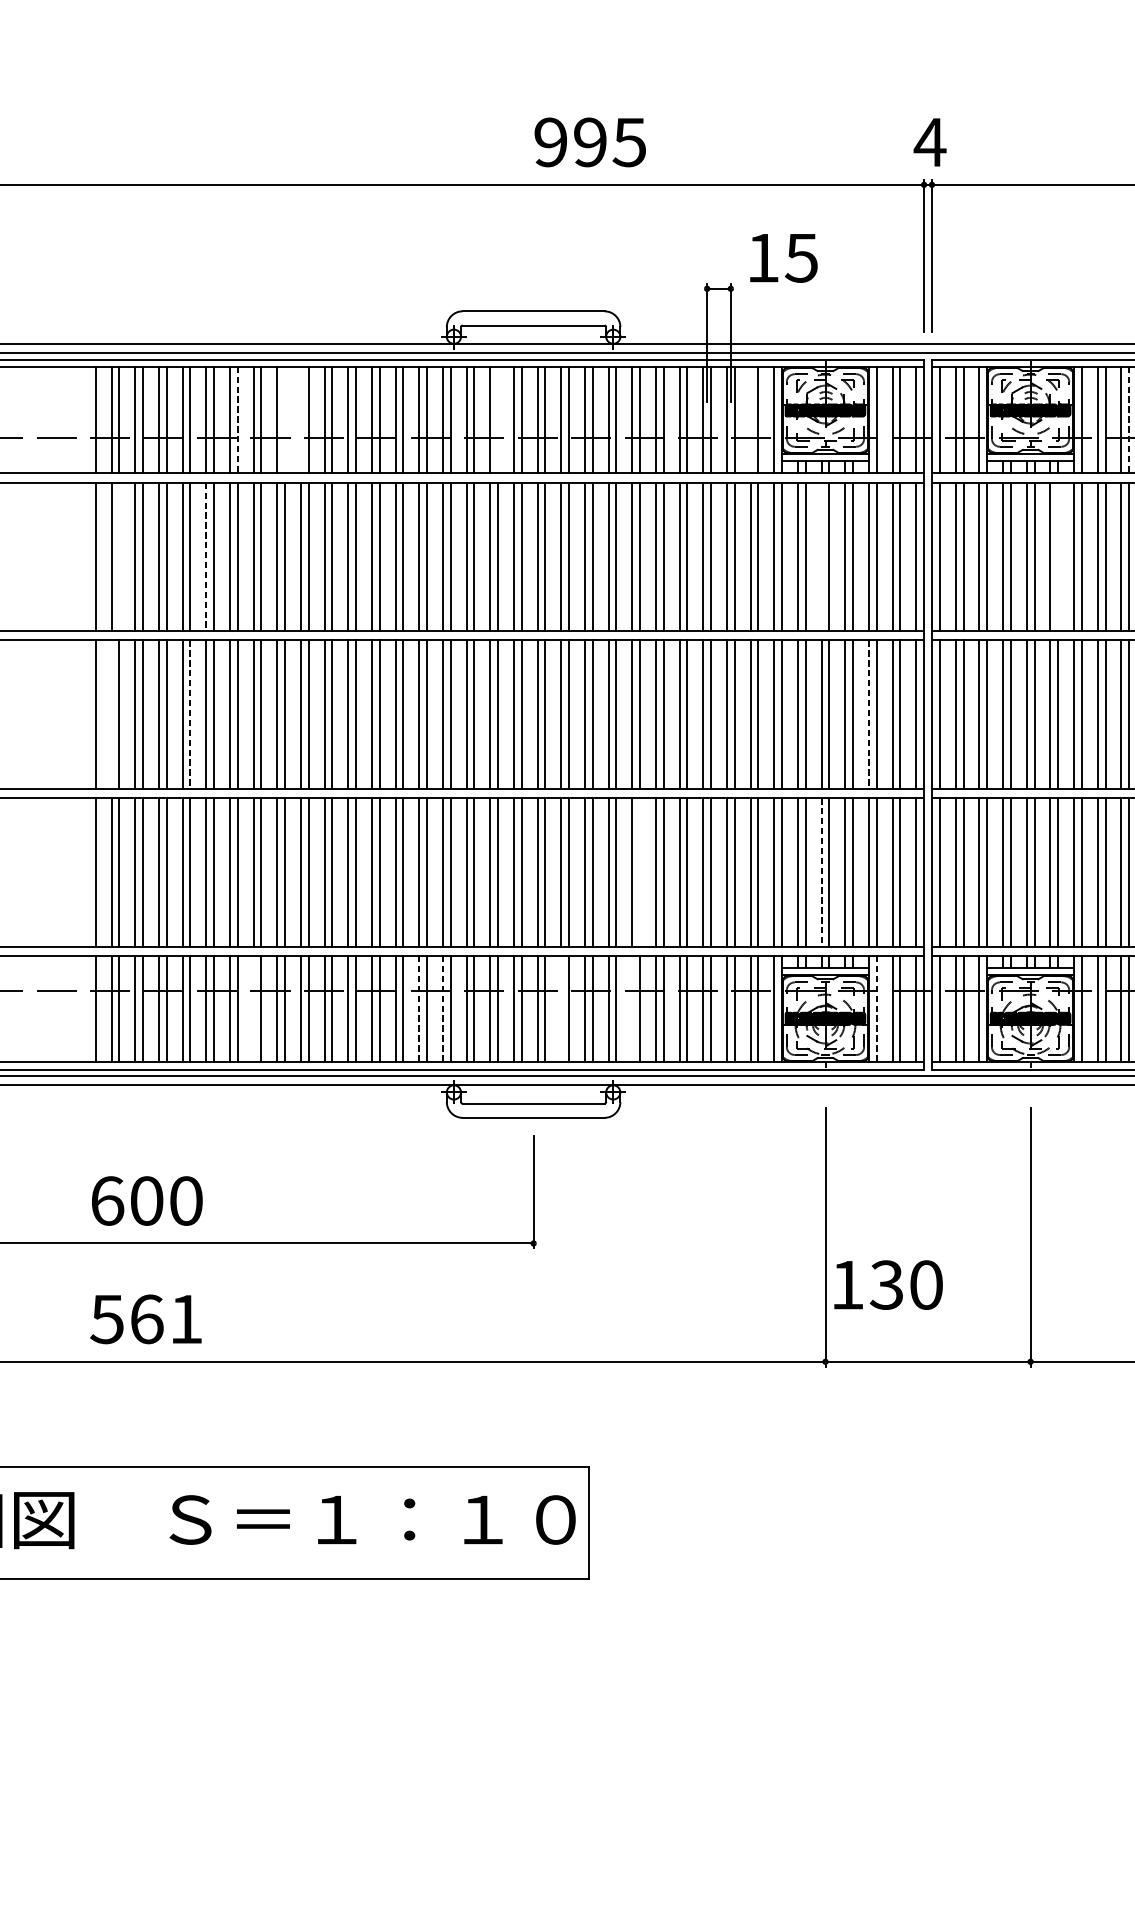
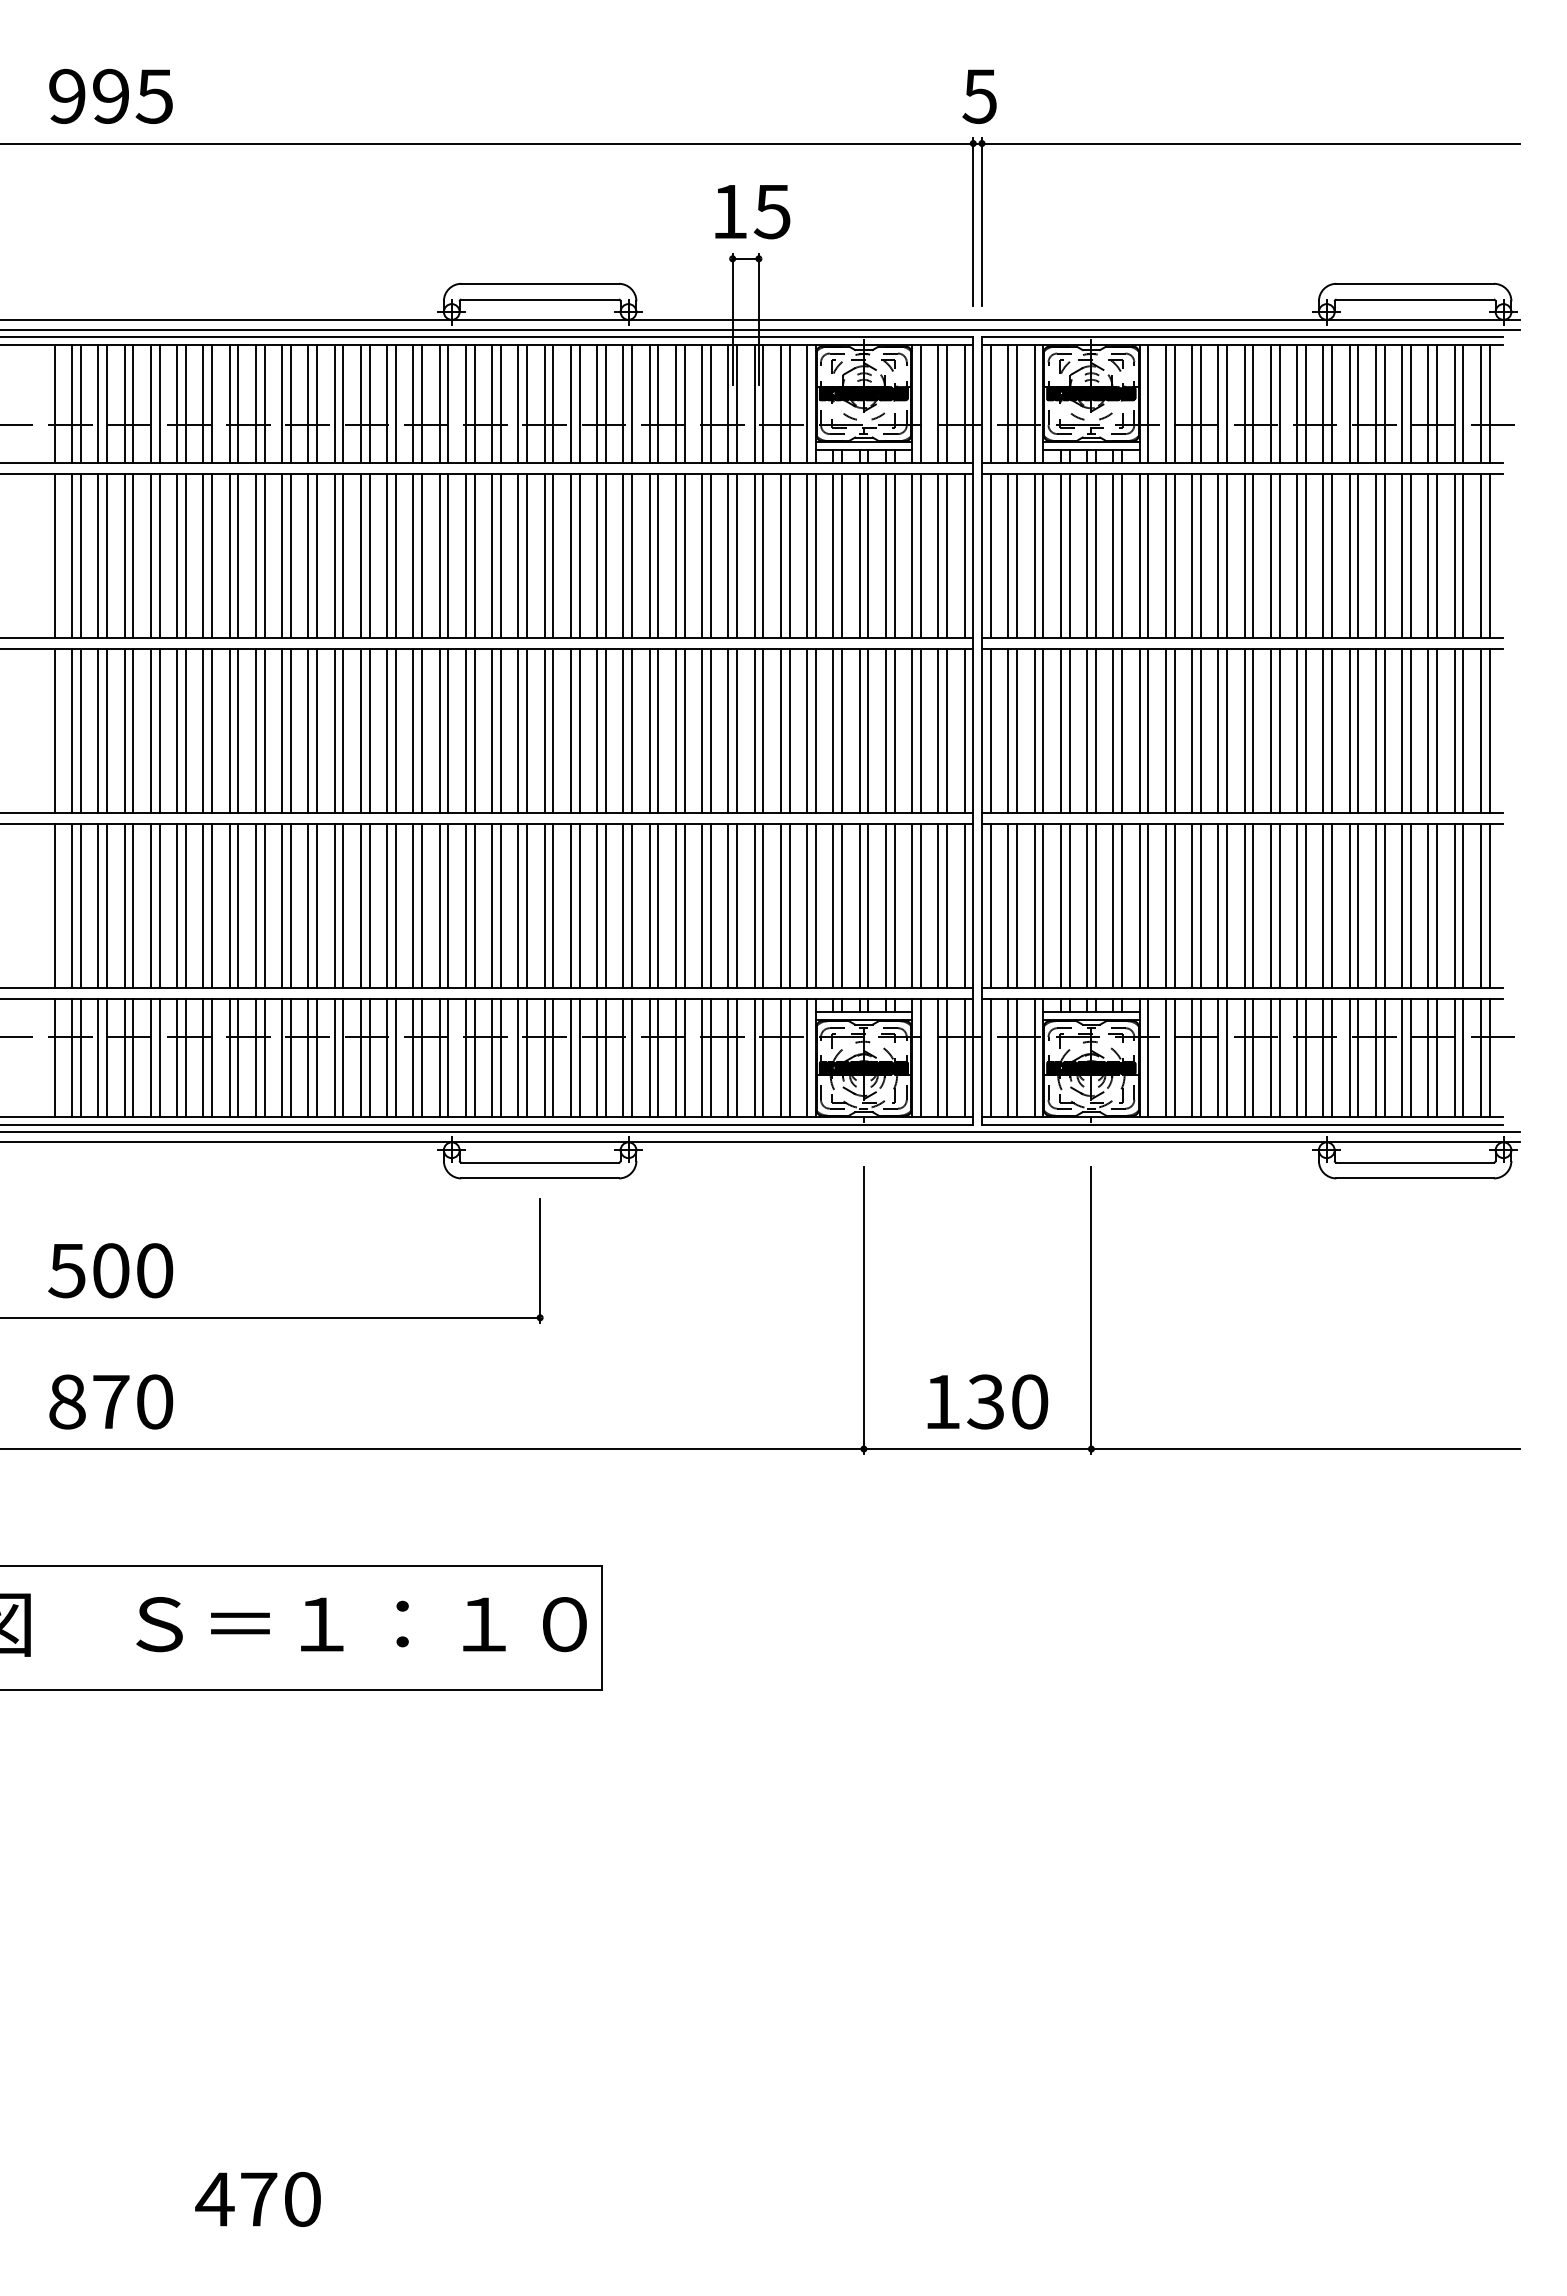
text: (589, 141) -> (110, 95), moved
text: (929, 142) -> (979, 96), 4 -> 5
text: (783, 258) -> (752, 212), moved
line: (238, 420) -> (212, 404), dashed -> solid
line: (285, 420) -> (264, 404), added
line: (301, 420) -> (282, 404), added
line: (497, 420) -> (500, 404), added
line: (750, 420) -> (780, 404), added
line: (1128, 420) -> (1200, 404), dashed -> solid
line: (119, 556) -> (80, 555), added
line: (821, 556) -> (859, 555), added
line: (1058, 556) -> (1122, 555), added
line: (206, 557) -> (177, 556), dashed -> solid
line: (112, 714) -> (72, 730), added
line: (190, 714) -> (159, 731), dashed -> solid
line: (869, 714) -> (912, 731), dashed -> solid
line: (640, 871) -> (658, 905), added
line: (821, 872) -> (859, 906), dashed -> solid
line: (253, 1008) -> (229, 1057), added
line: (560, 1008) -> (570, 1057), added
line: (632, 1008) -> (649, 1057), added
line: (419, 1009) -> (413, 1058), dashed -> solid
line: (442, 1009) -> (439, 1058), dashed -> solid
line: (876, 1009) -> (920, 1058), dashed -> solid
text: (107, 1200) -> (67, 1270), 600 -> 500
text: (888, 1284) -> (987, 1401), moved
text: (146, 1318) -> (110, 1401), 561 -> 870

